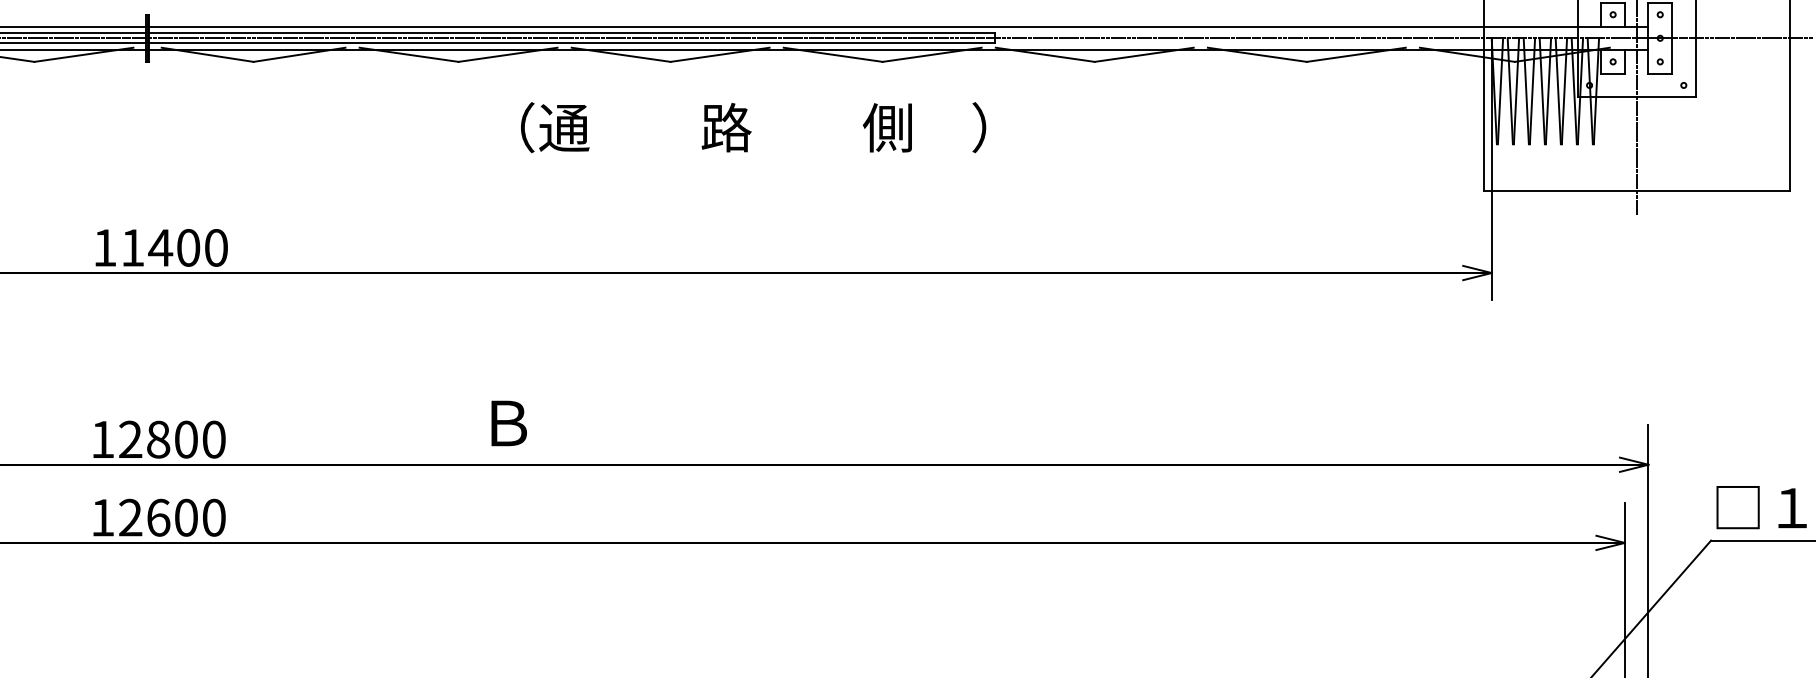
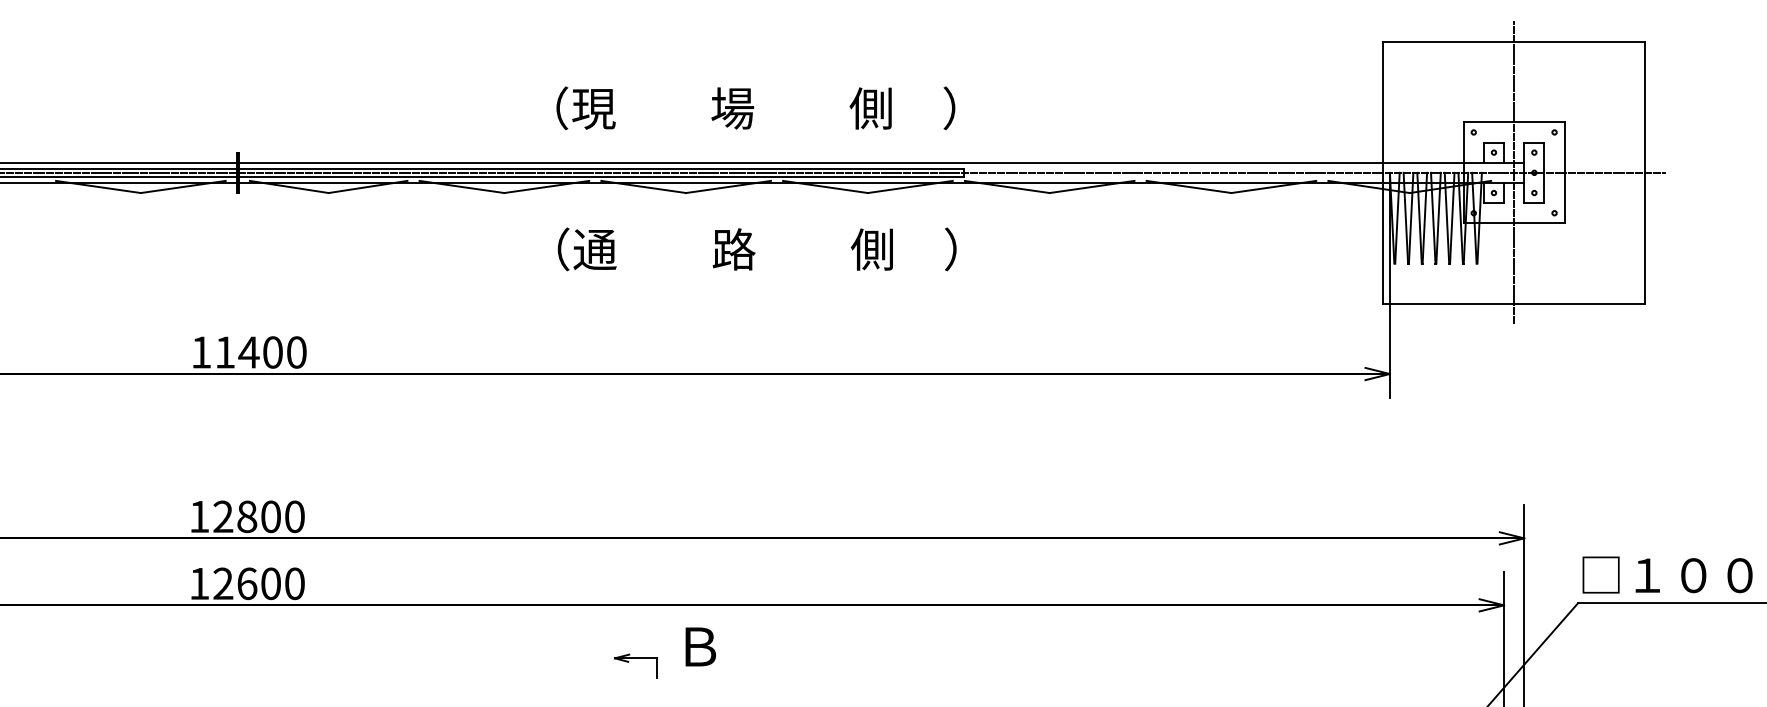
text: (508, 422) -> (700, 646), moved
part: (611, 604) -> (635, 658), added

